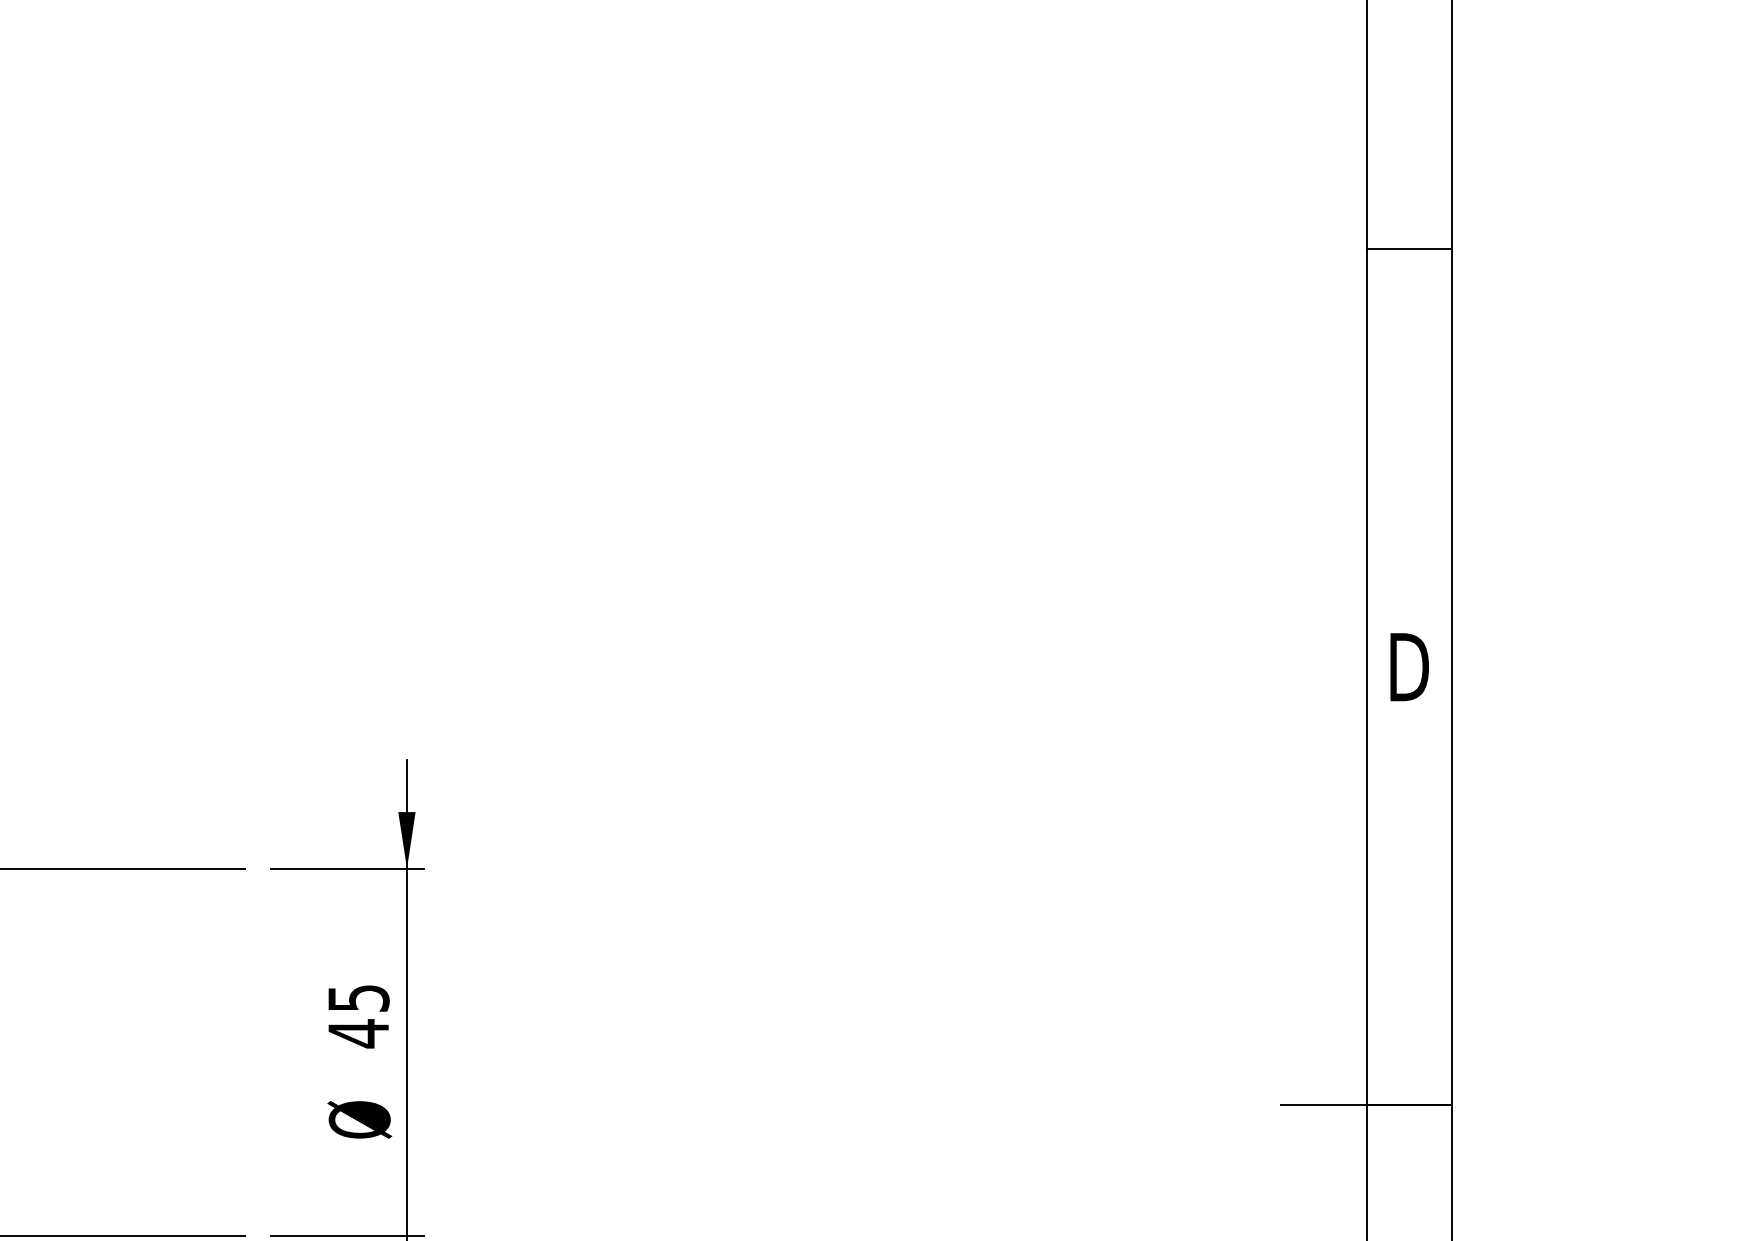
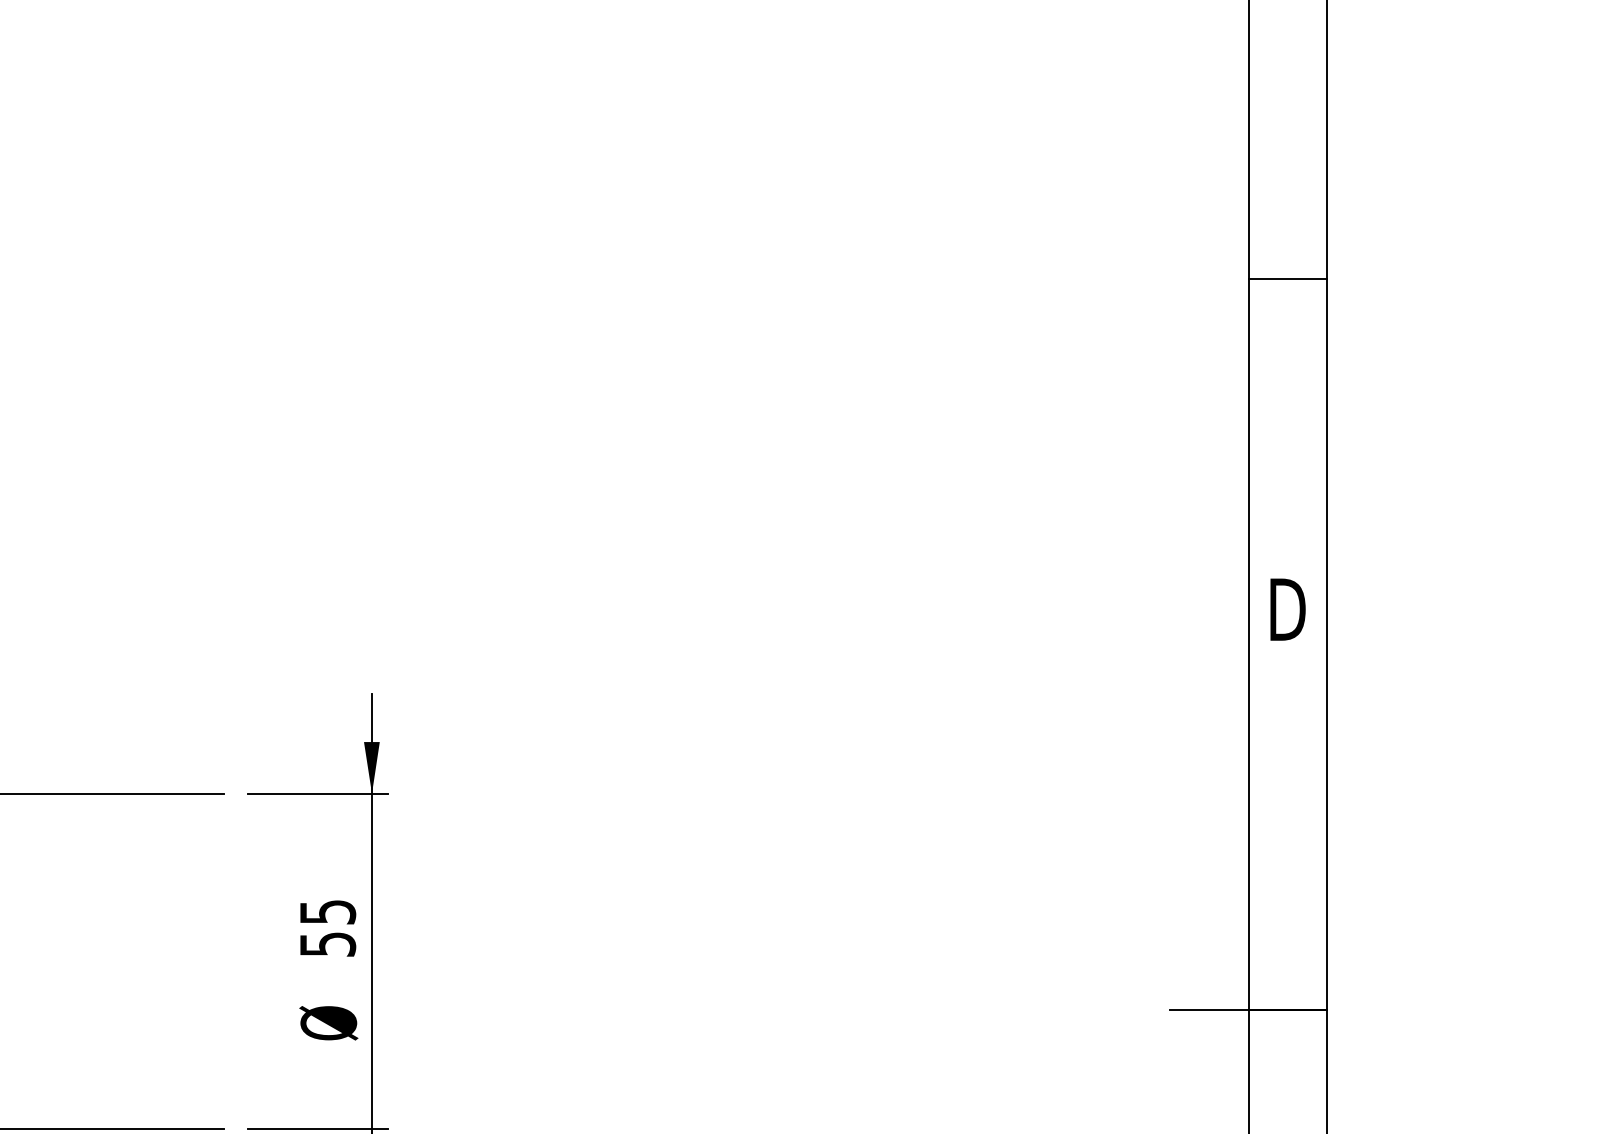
line: (1409, 248) -> (1287, 278), moved
text: (358, 1033) -> (327, 944), 45 -> 55

